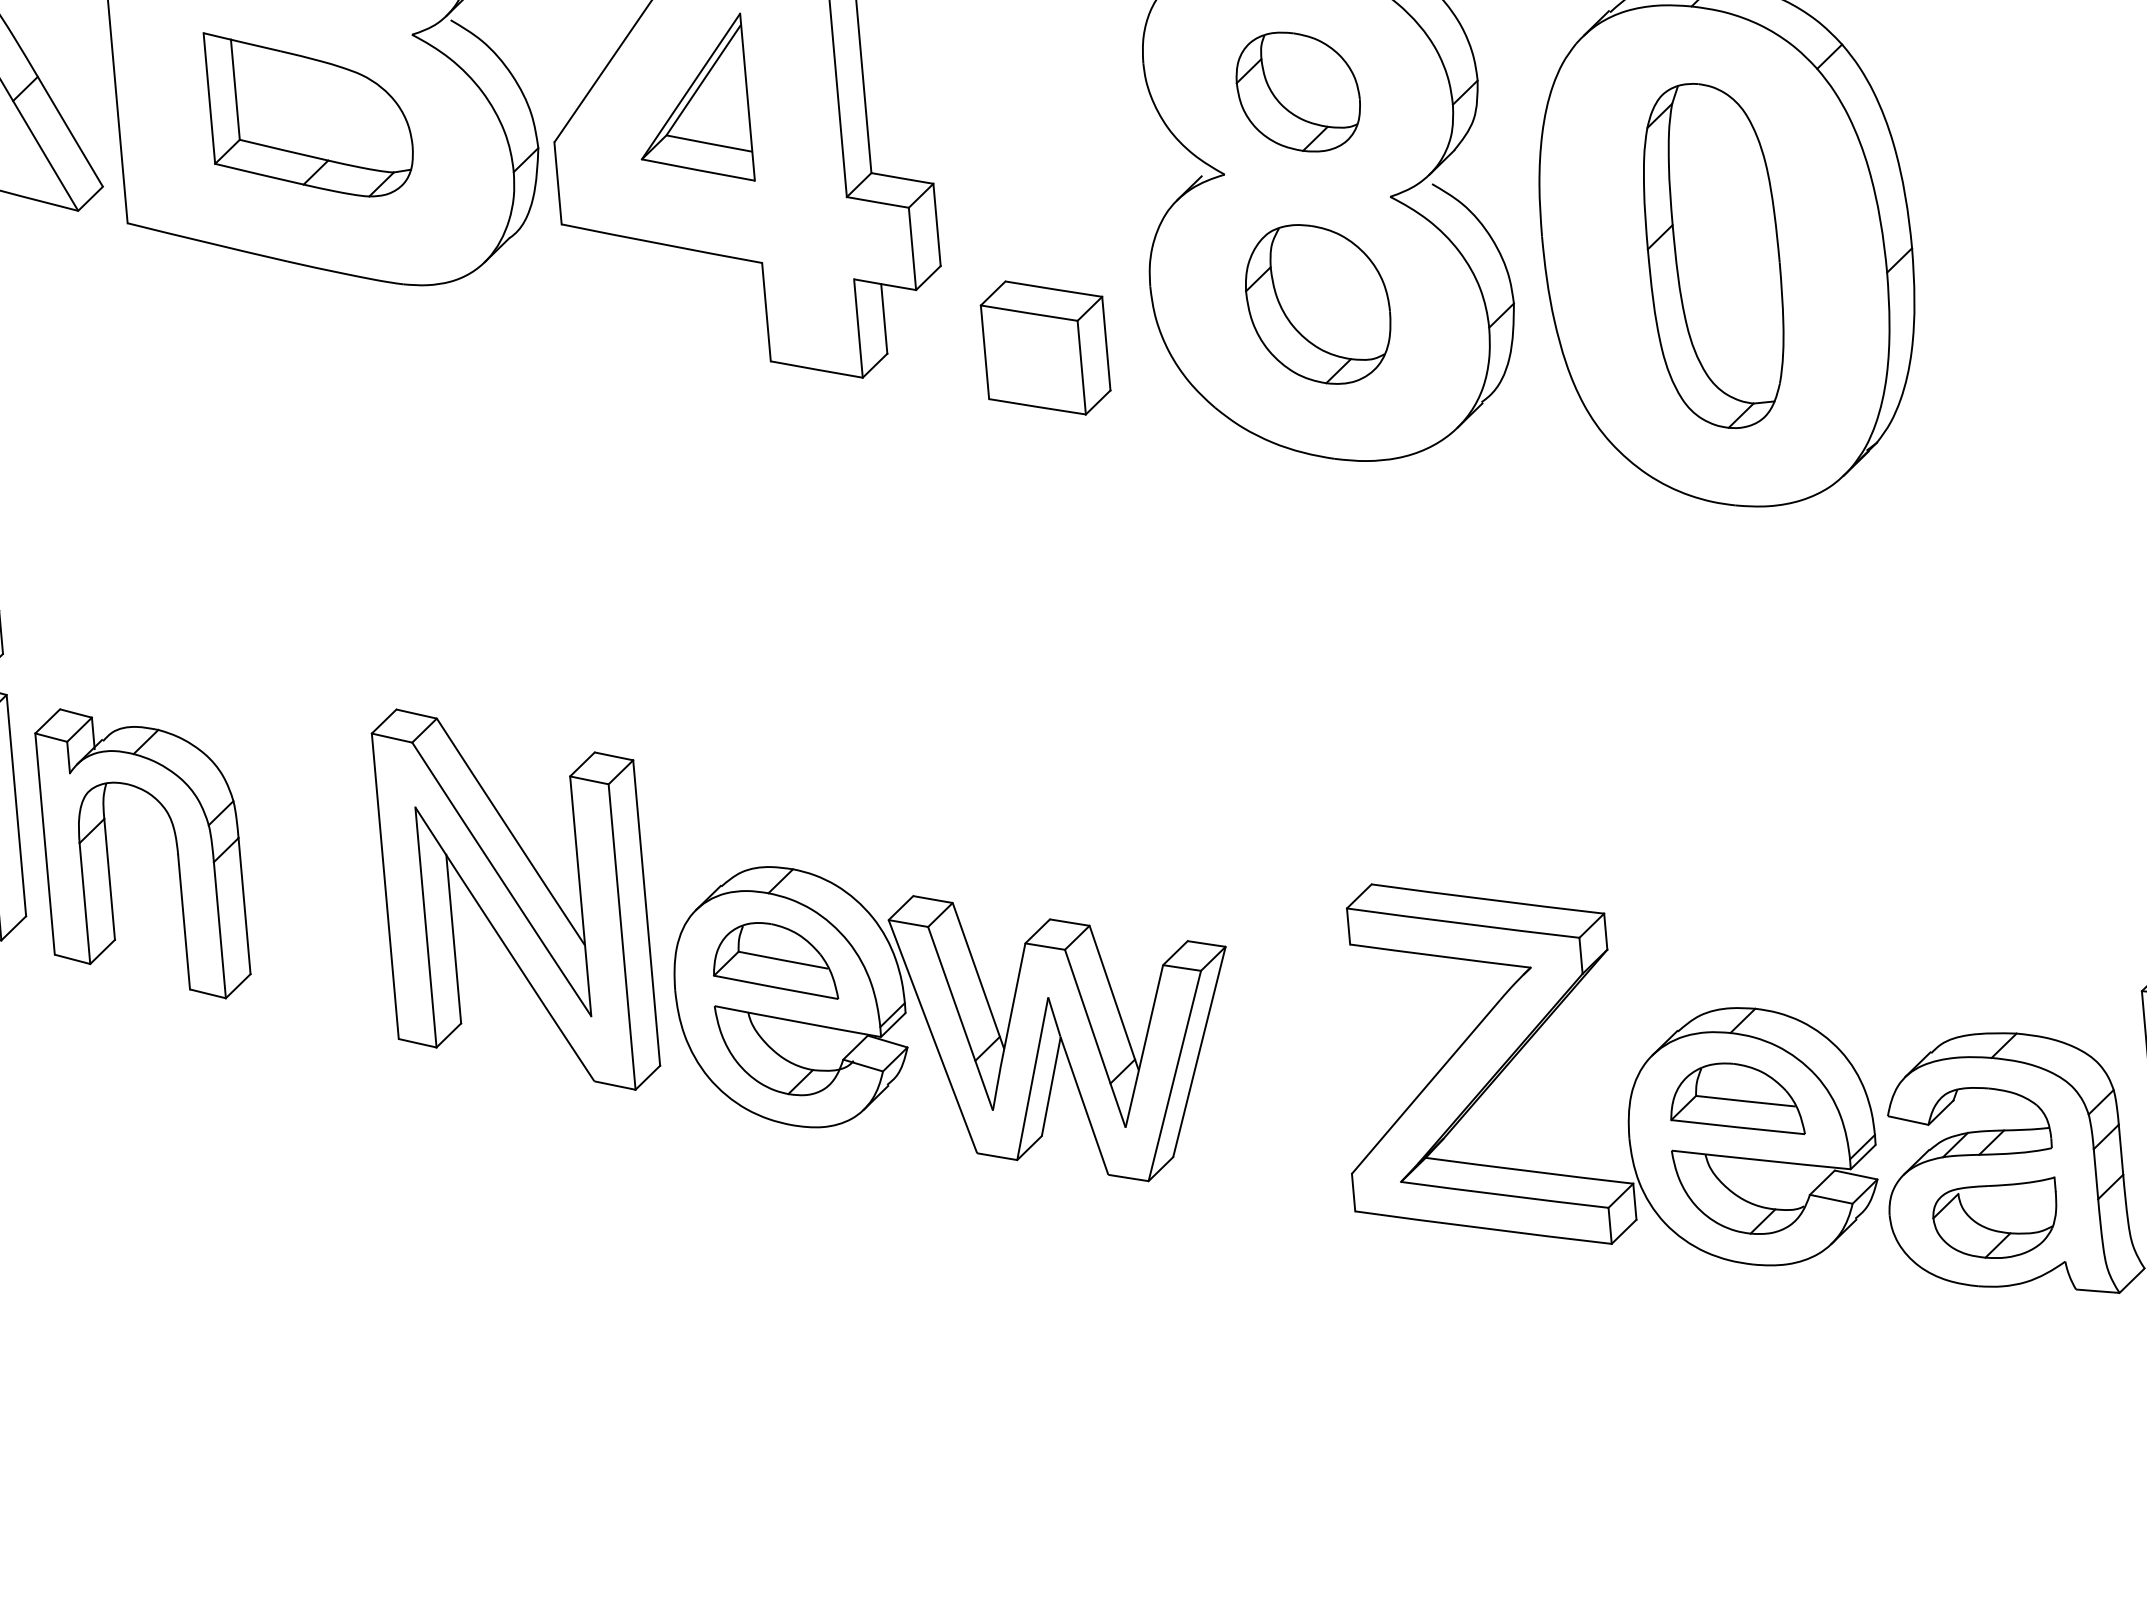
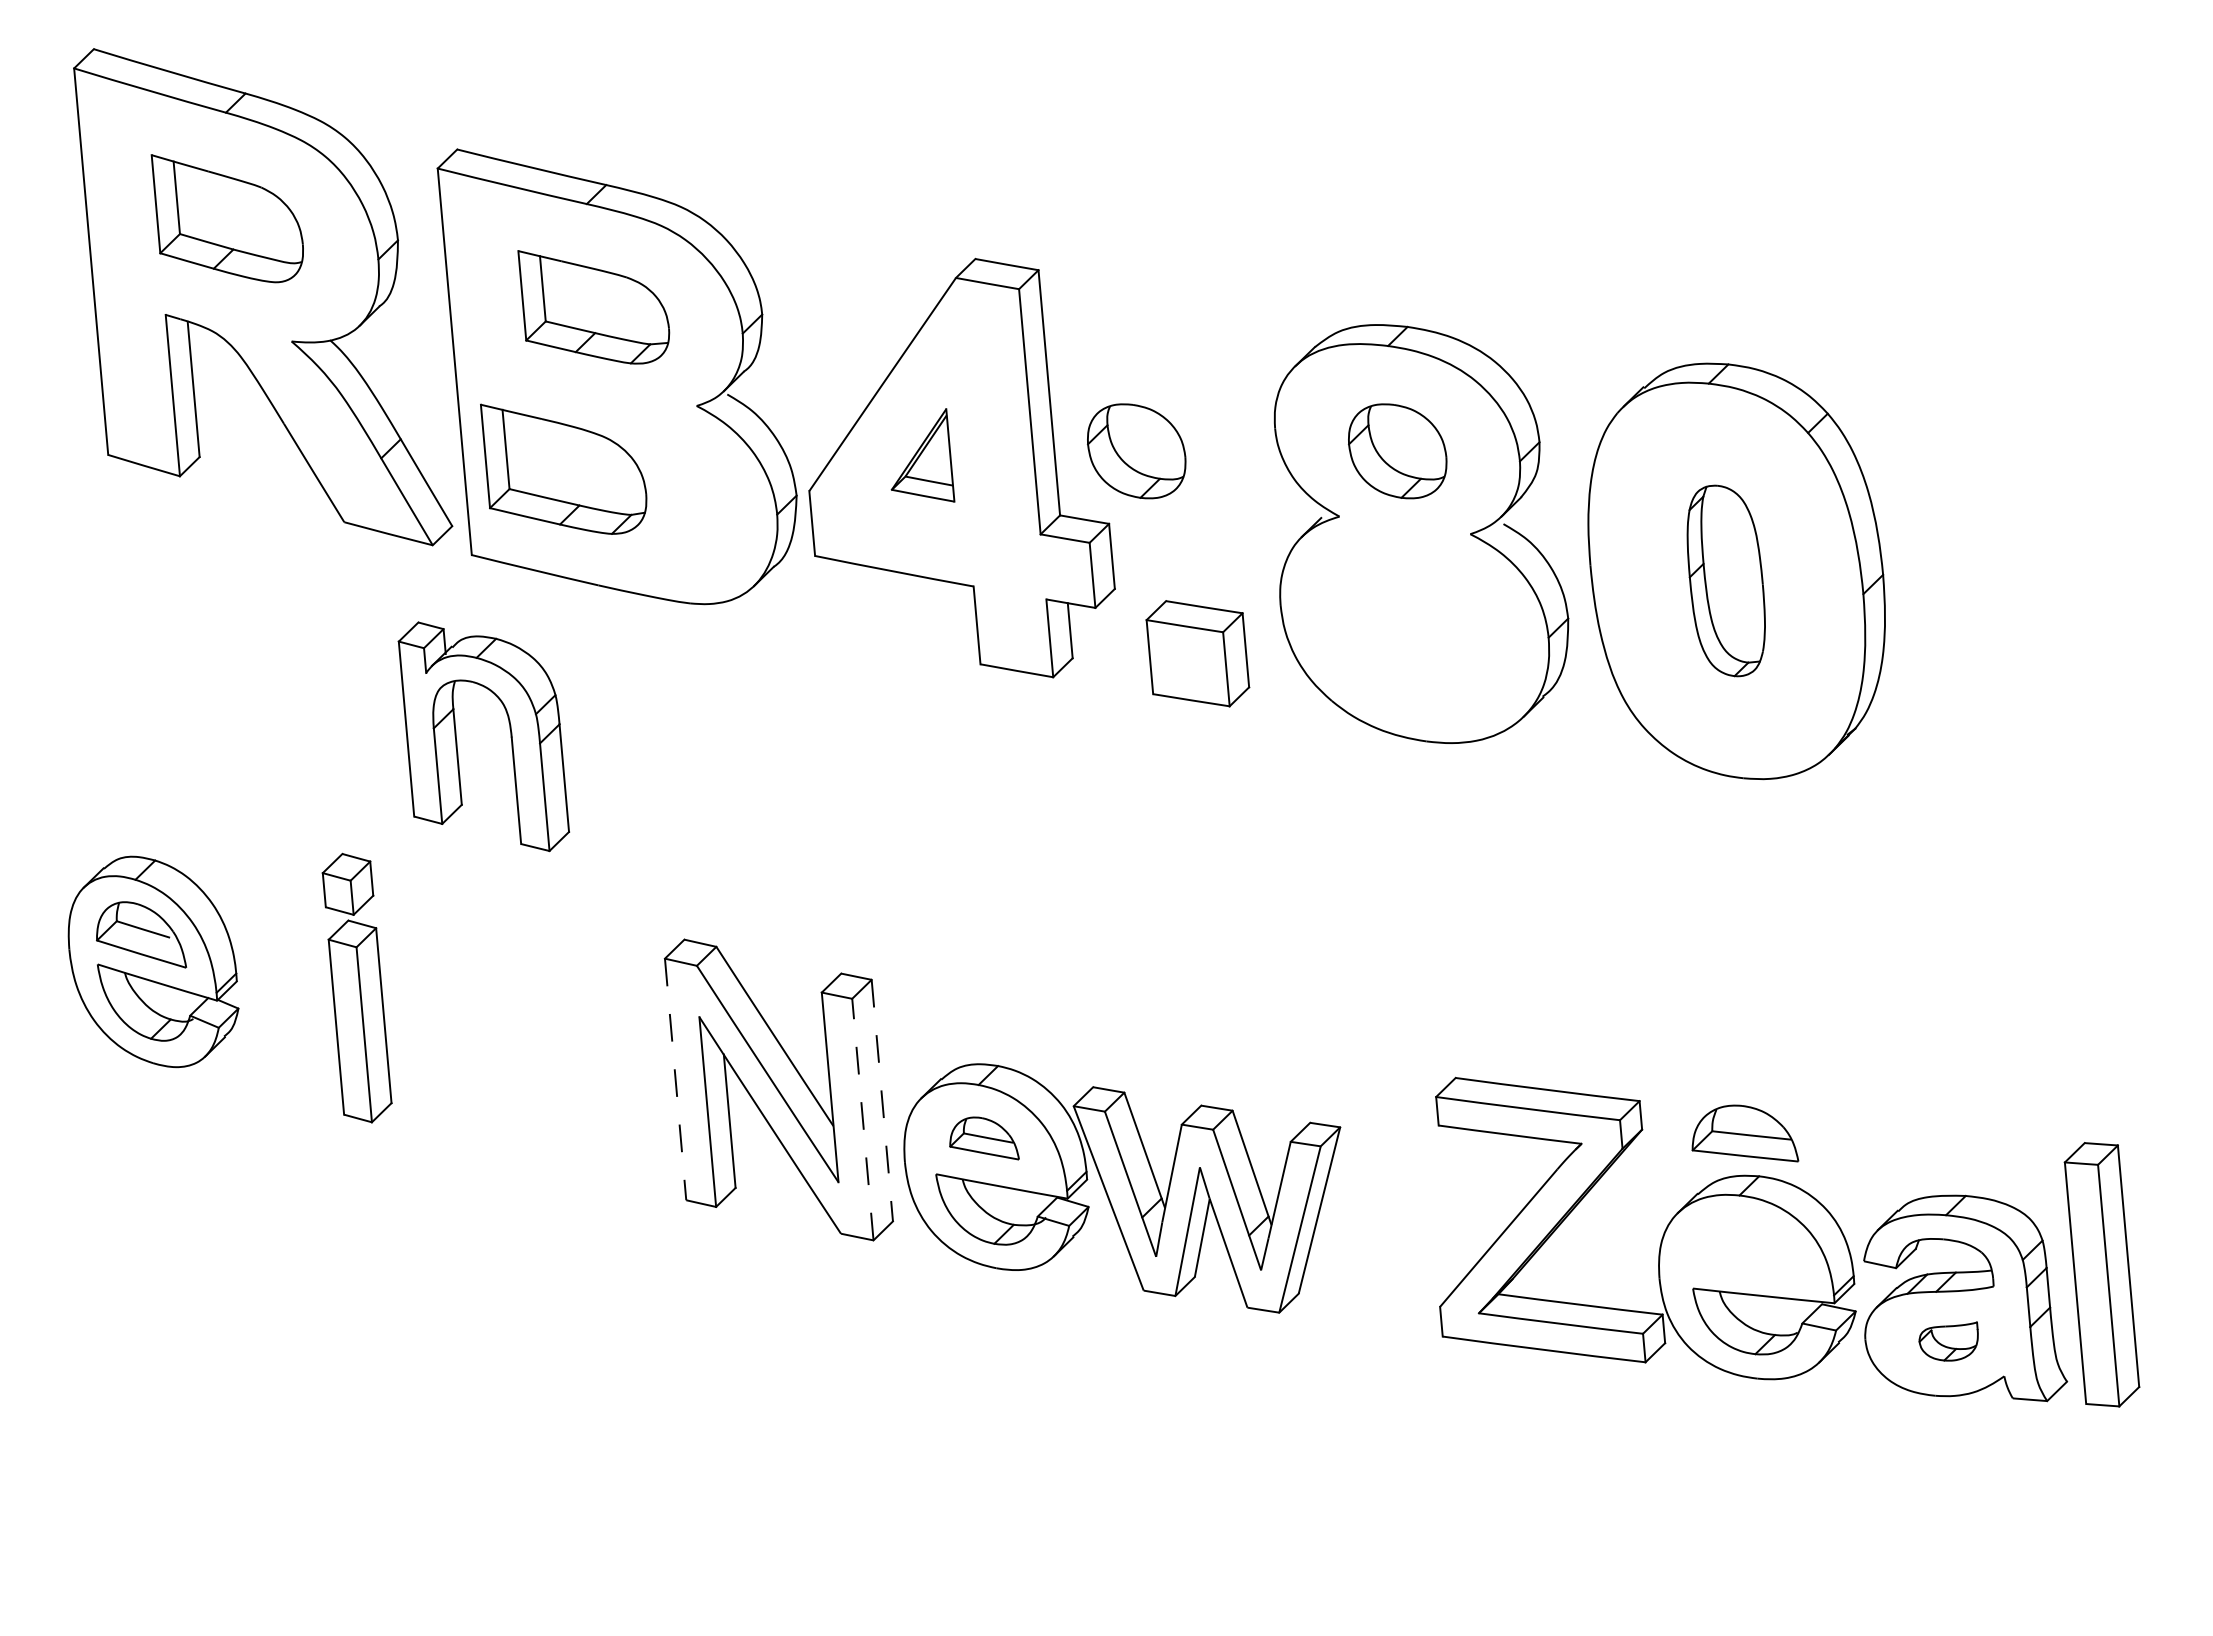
part: (968, 92) -> (1136, 451), added
part: (697, 97) -> (922, 455), size x0.7
part: (308, 113) -> (563, 468), moved
part: (1714, 255) -> (1726, 580), size x0.7
part: (1318, 303) -> (1413, 618), removed
part: (109, 859) -> (457, 741), moved
line: (385, 886) -> (675, 1079), solid -> dashed
line: (646, 914) -> (882, 1101), solid -> dashed
line: (621, 936) -> (862, 1119), solid -> dashed
part: (775, 960) -> (984, 1138), size x0.7
part: (1738, 1098) -> (1745, 1133), moved
part: (1994, 1217) -> (1948, 1341), size x0.6

